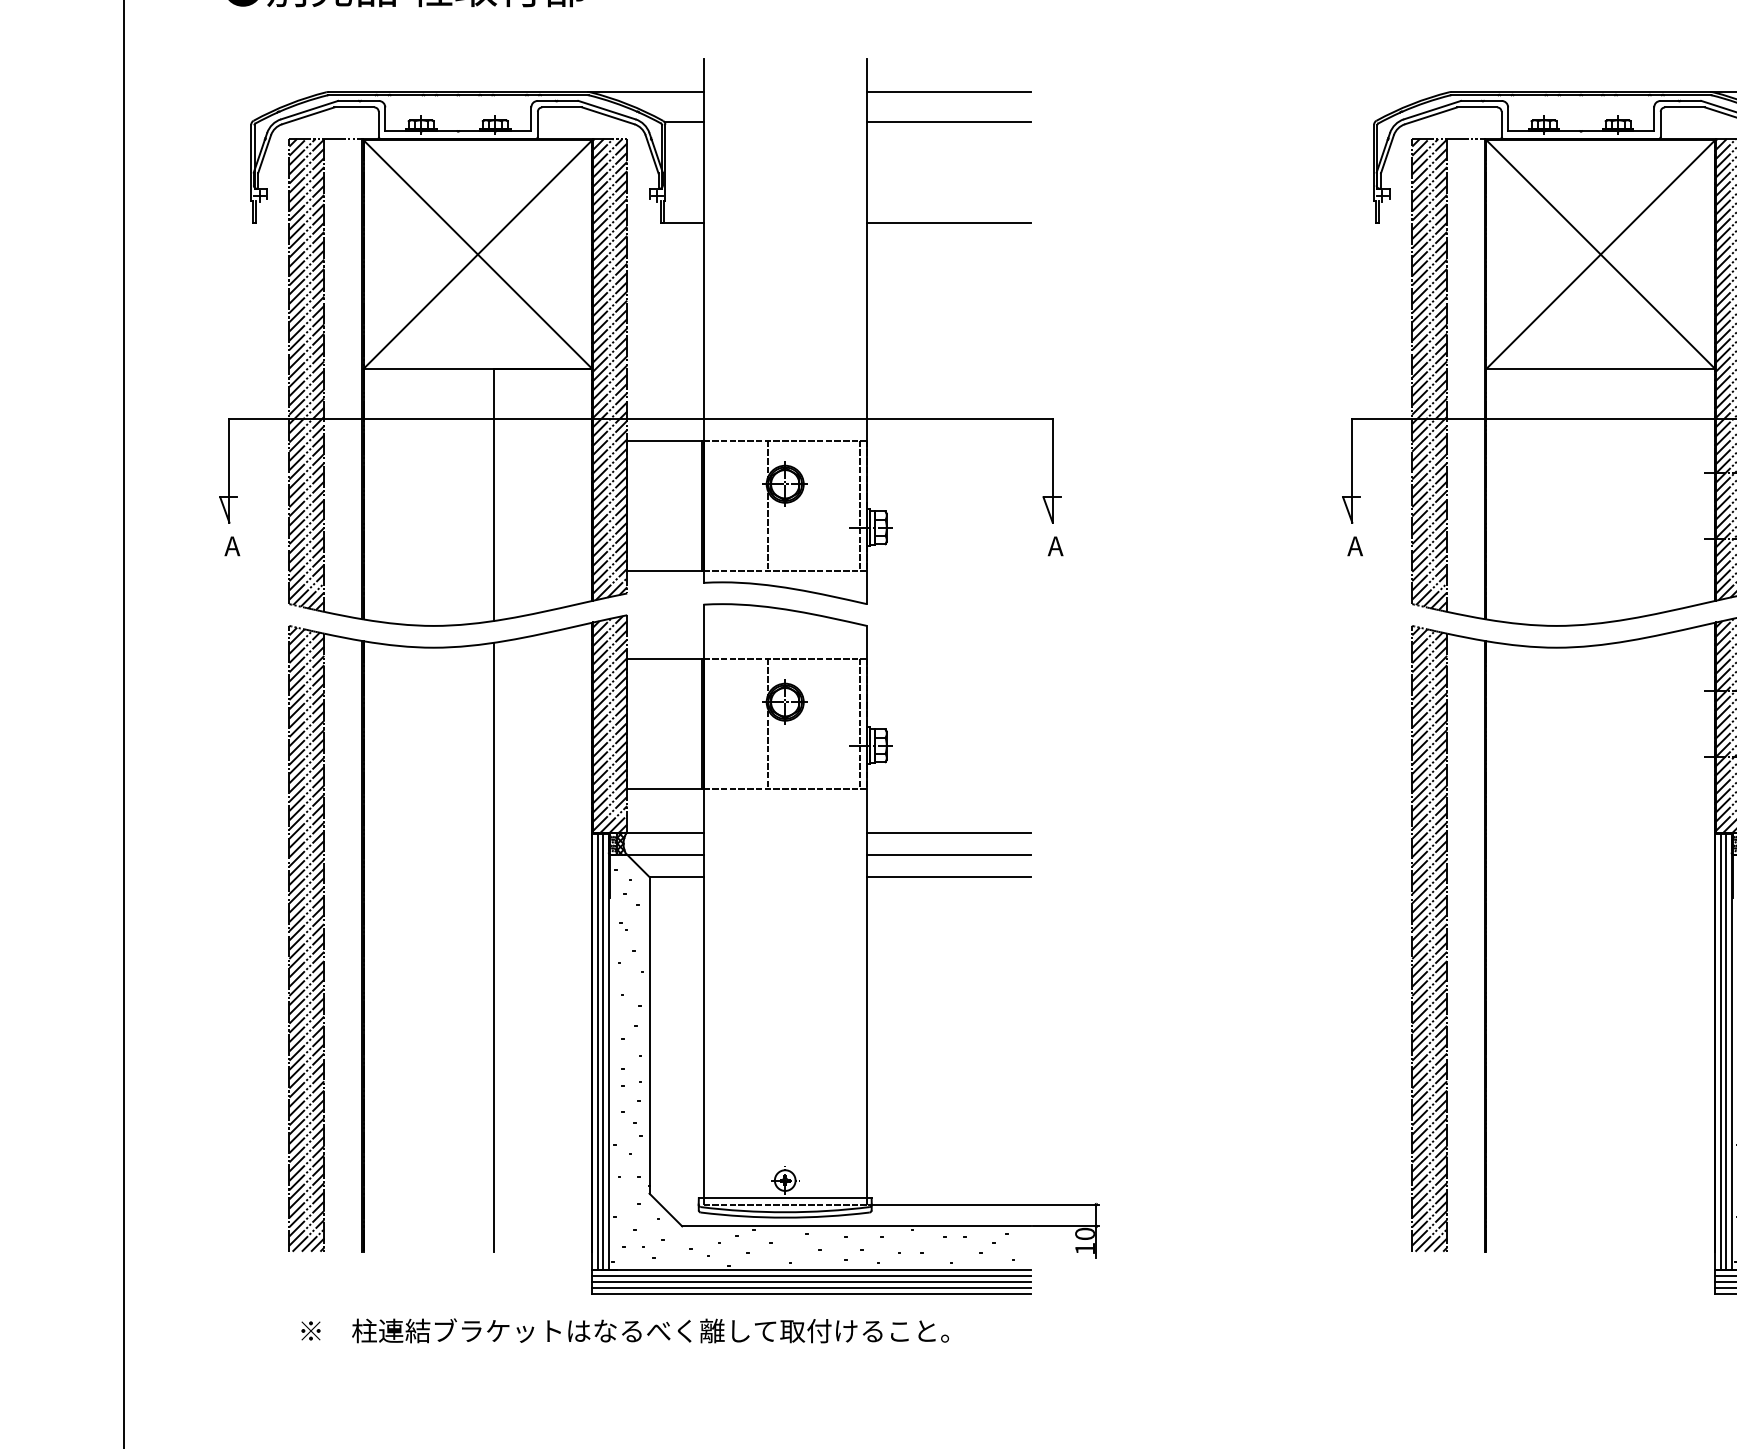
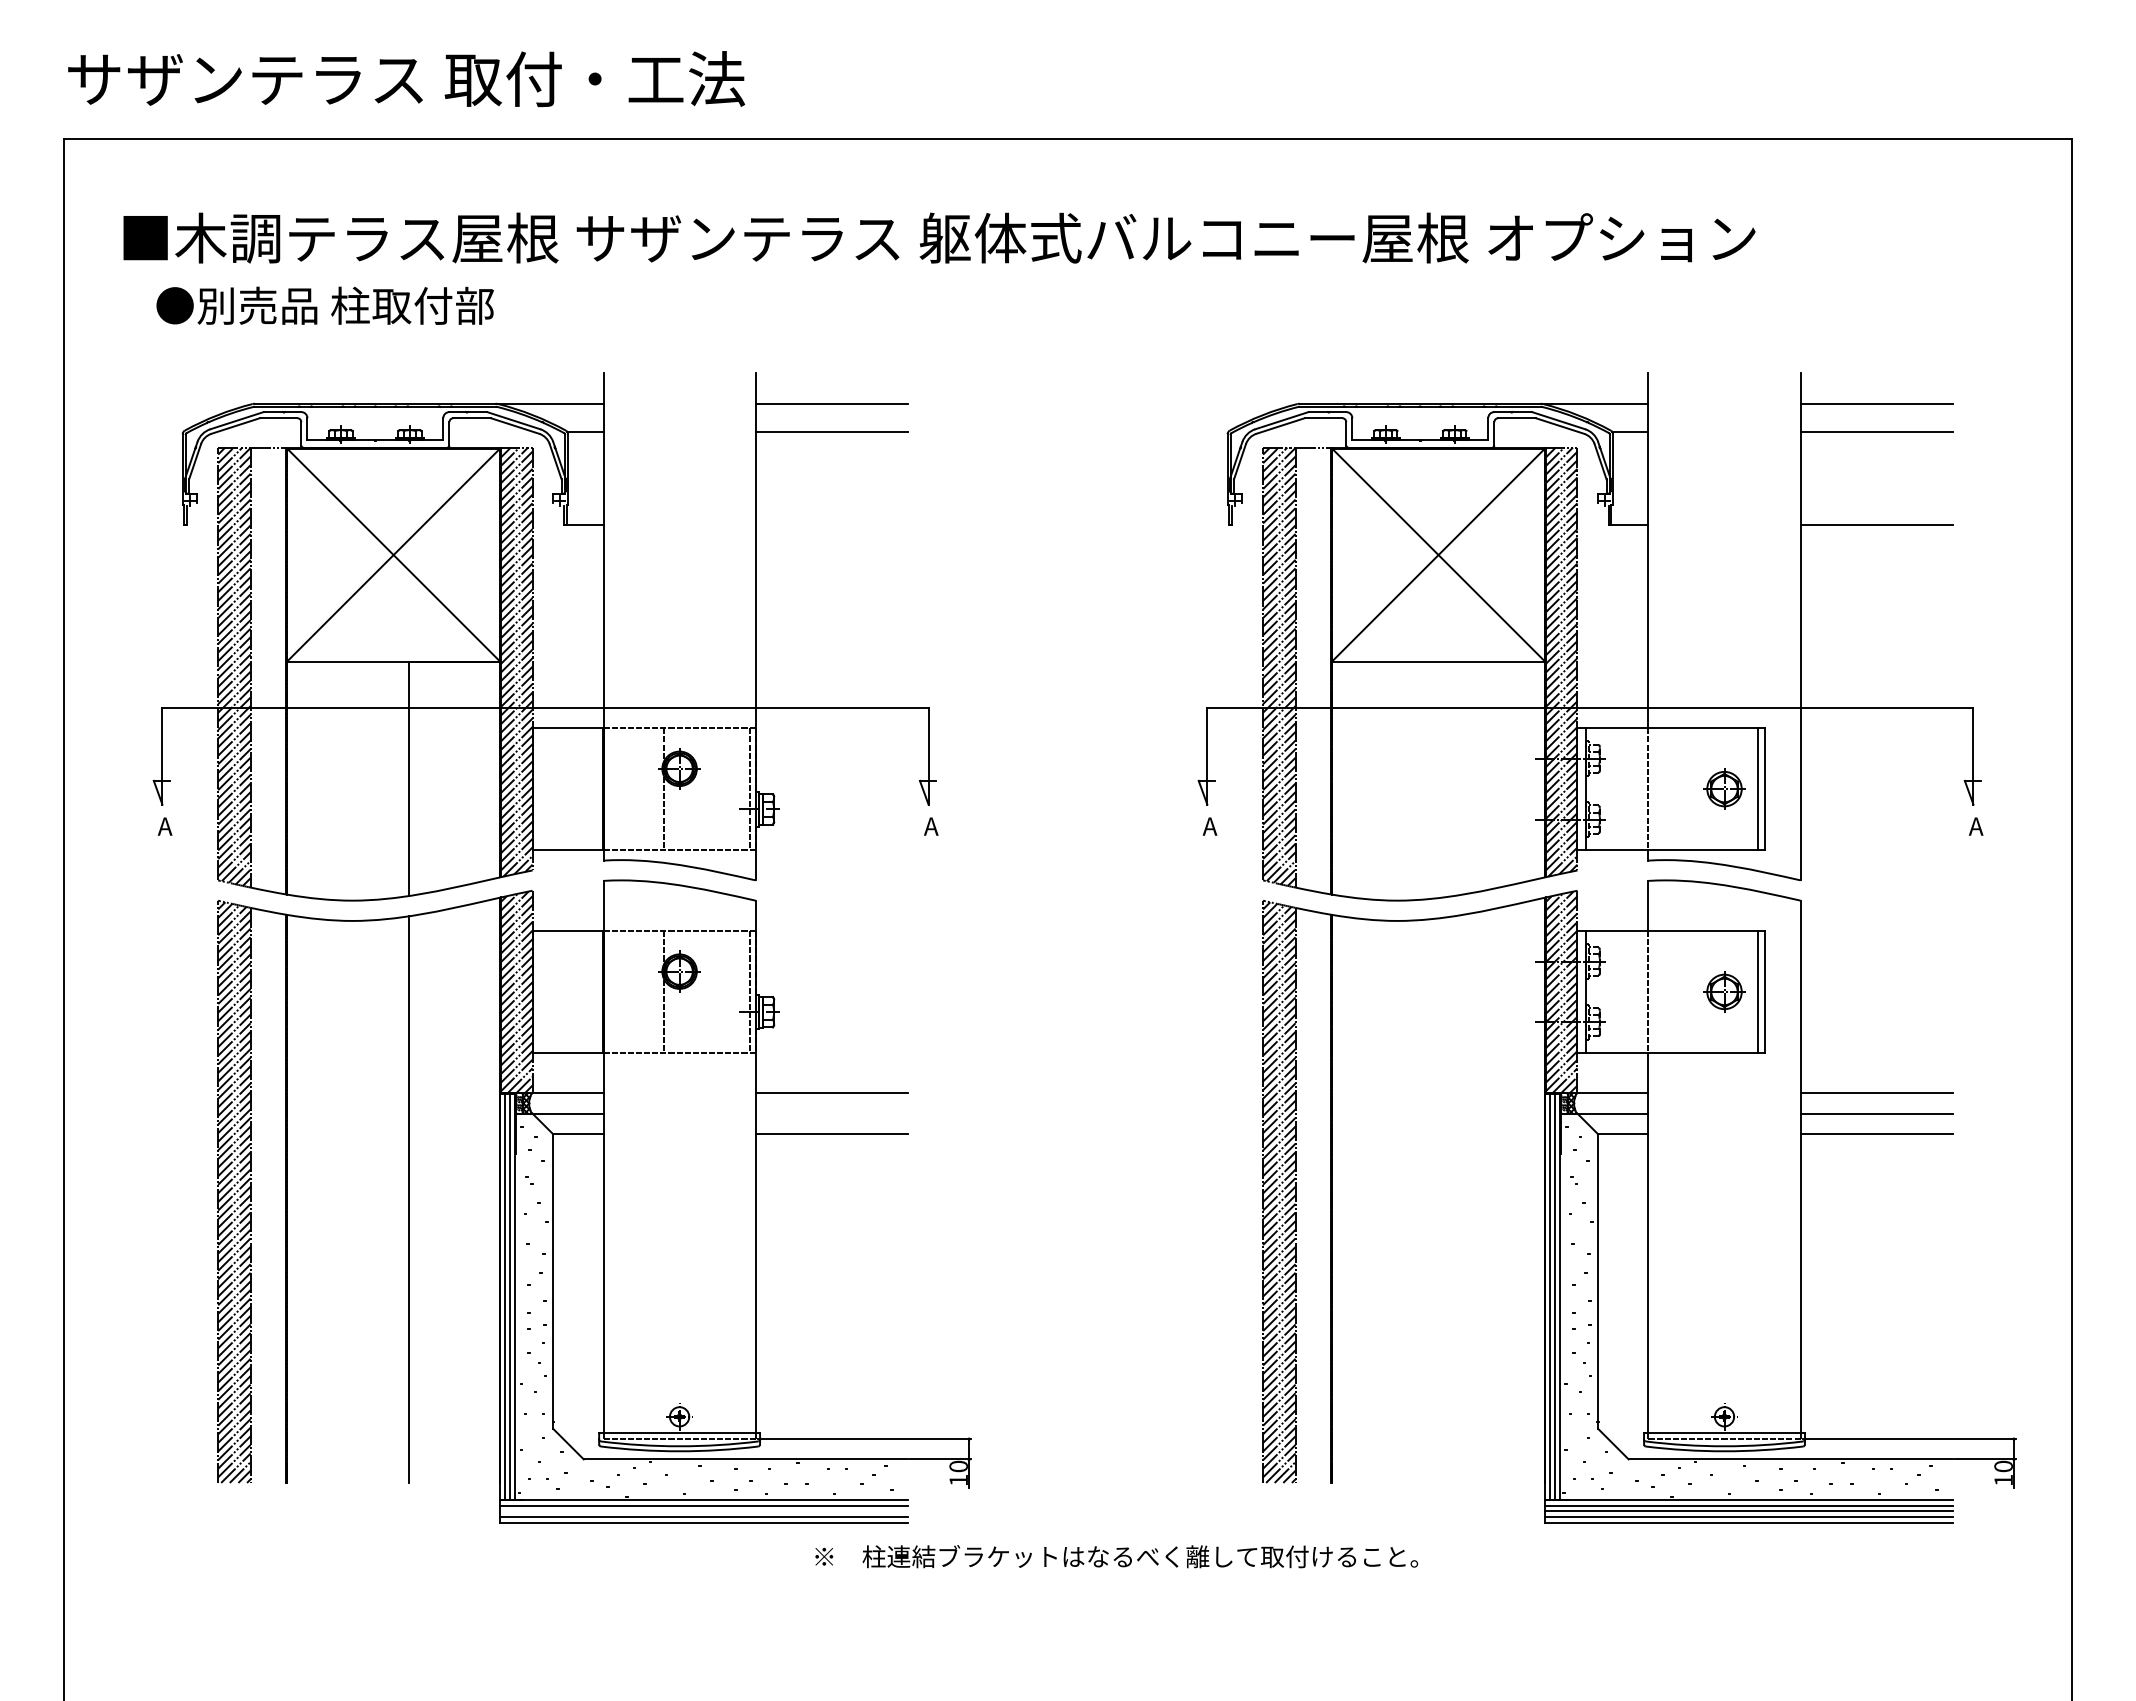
line: (948, 222) -> (831, 525), removed
line: (948, 854) -> (831, 1113), removed
line: (811, 1282) -> (704, 1511), removed
text: (624, 1330) -> (1116, 1556), moved

